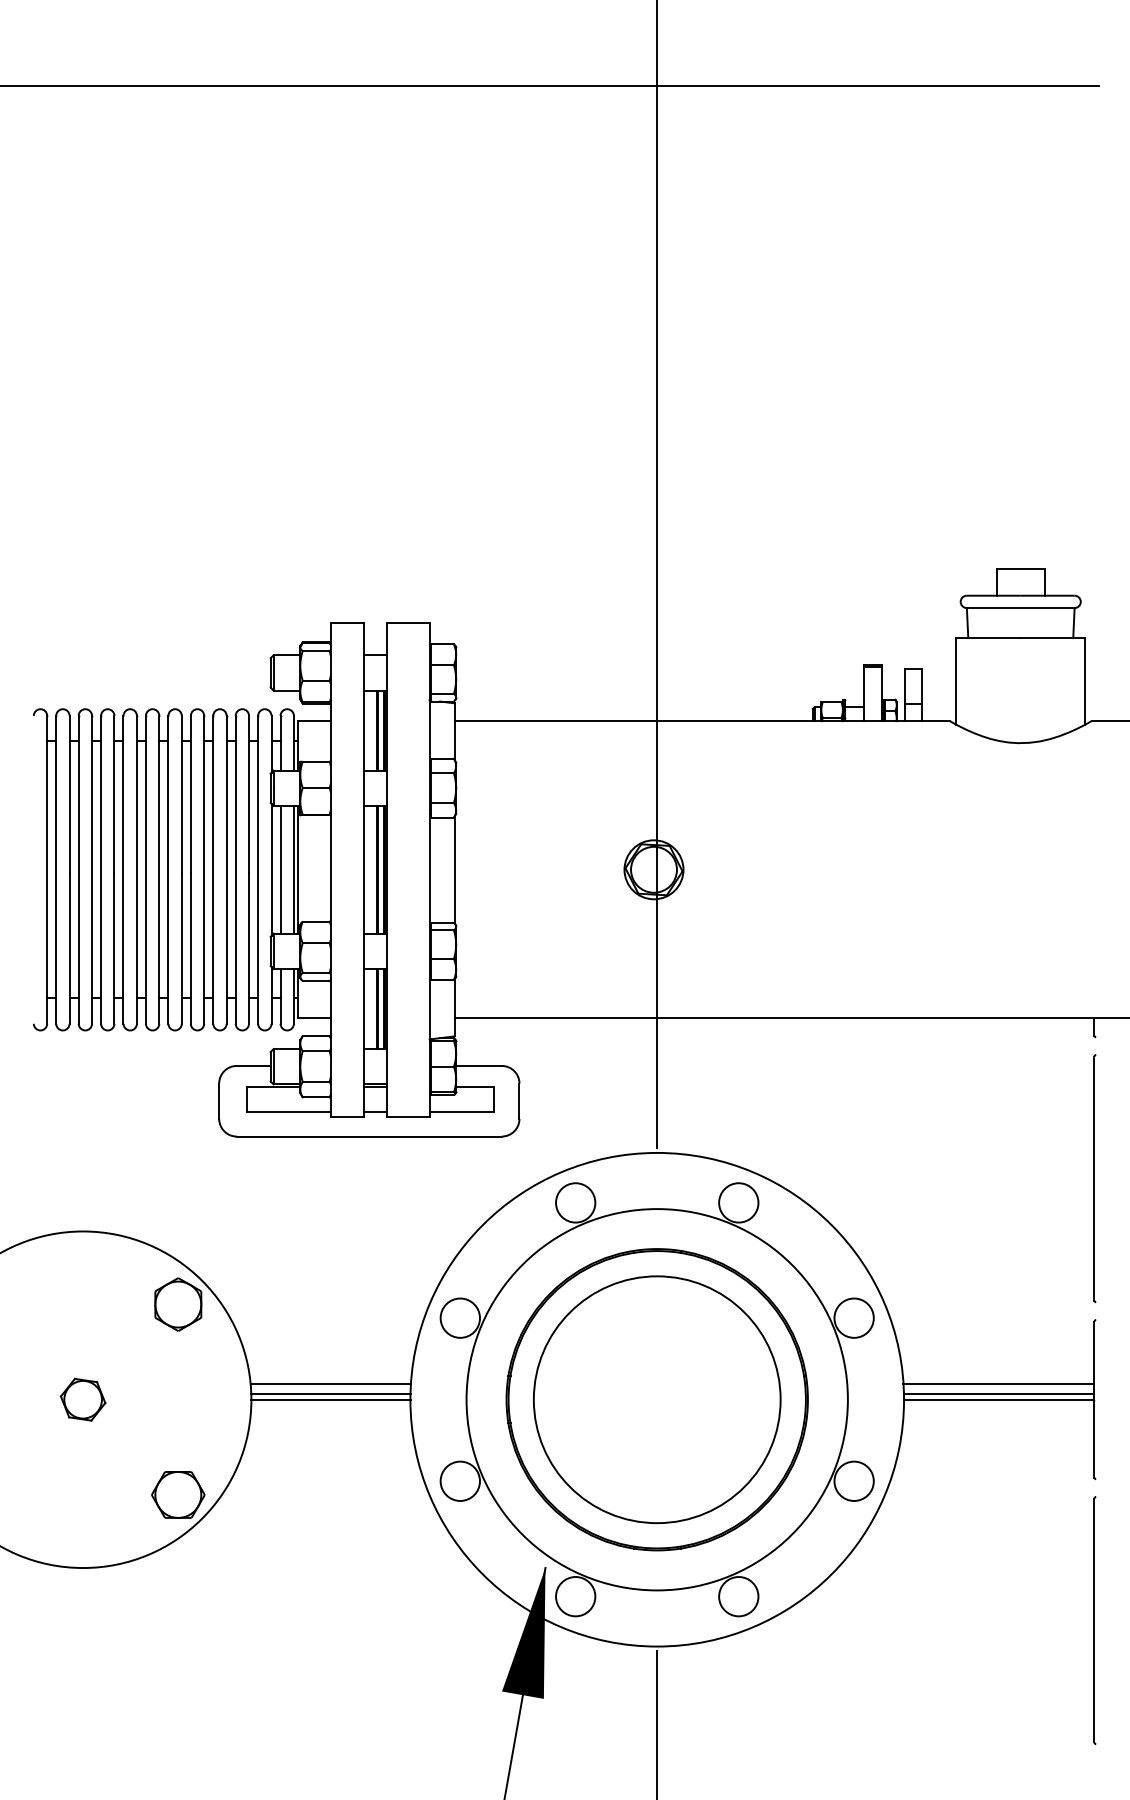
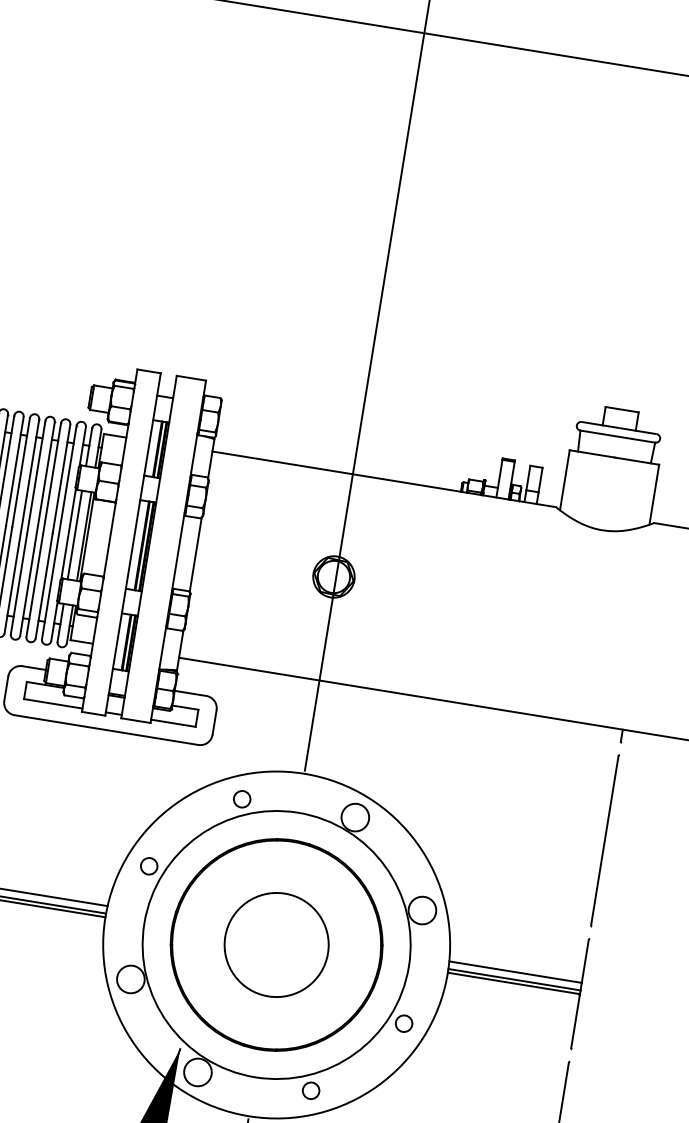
circle: (575, 1202) -> (242, 798), size x0.6
circle: (459, 1317) -> (148, 865), size x0.6
circle: (656, 1399) -> (276, 944), size x0.6
circle: (853, 1480) -> (403, 1023), size x0.6
circle: (738, 1596) -> (310, 1090), size x0.6

